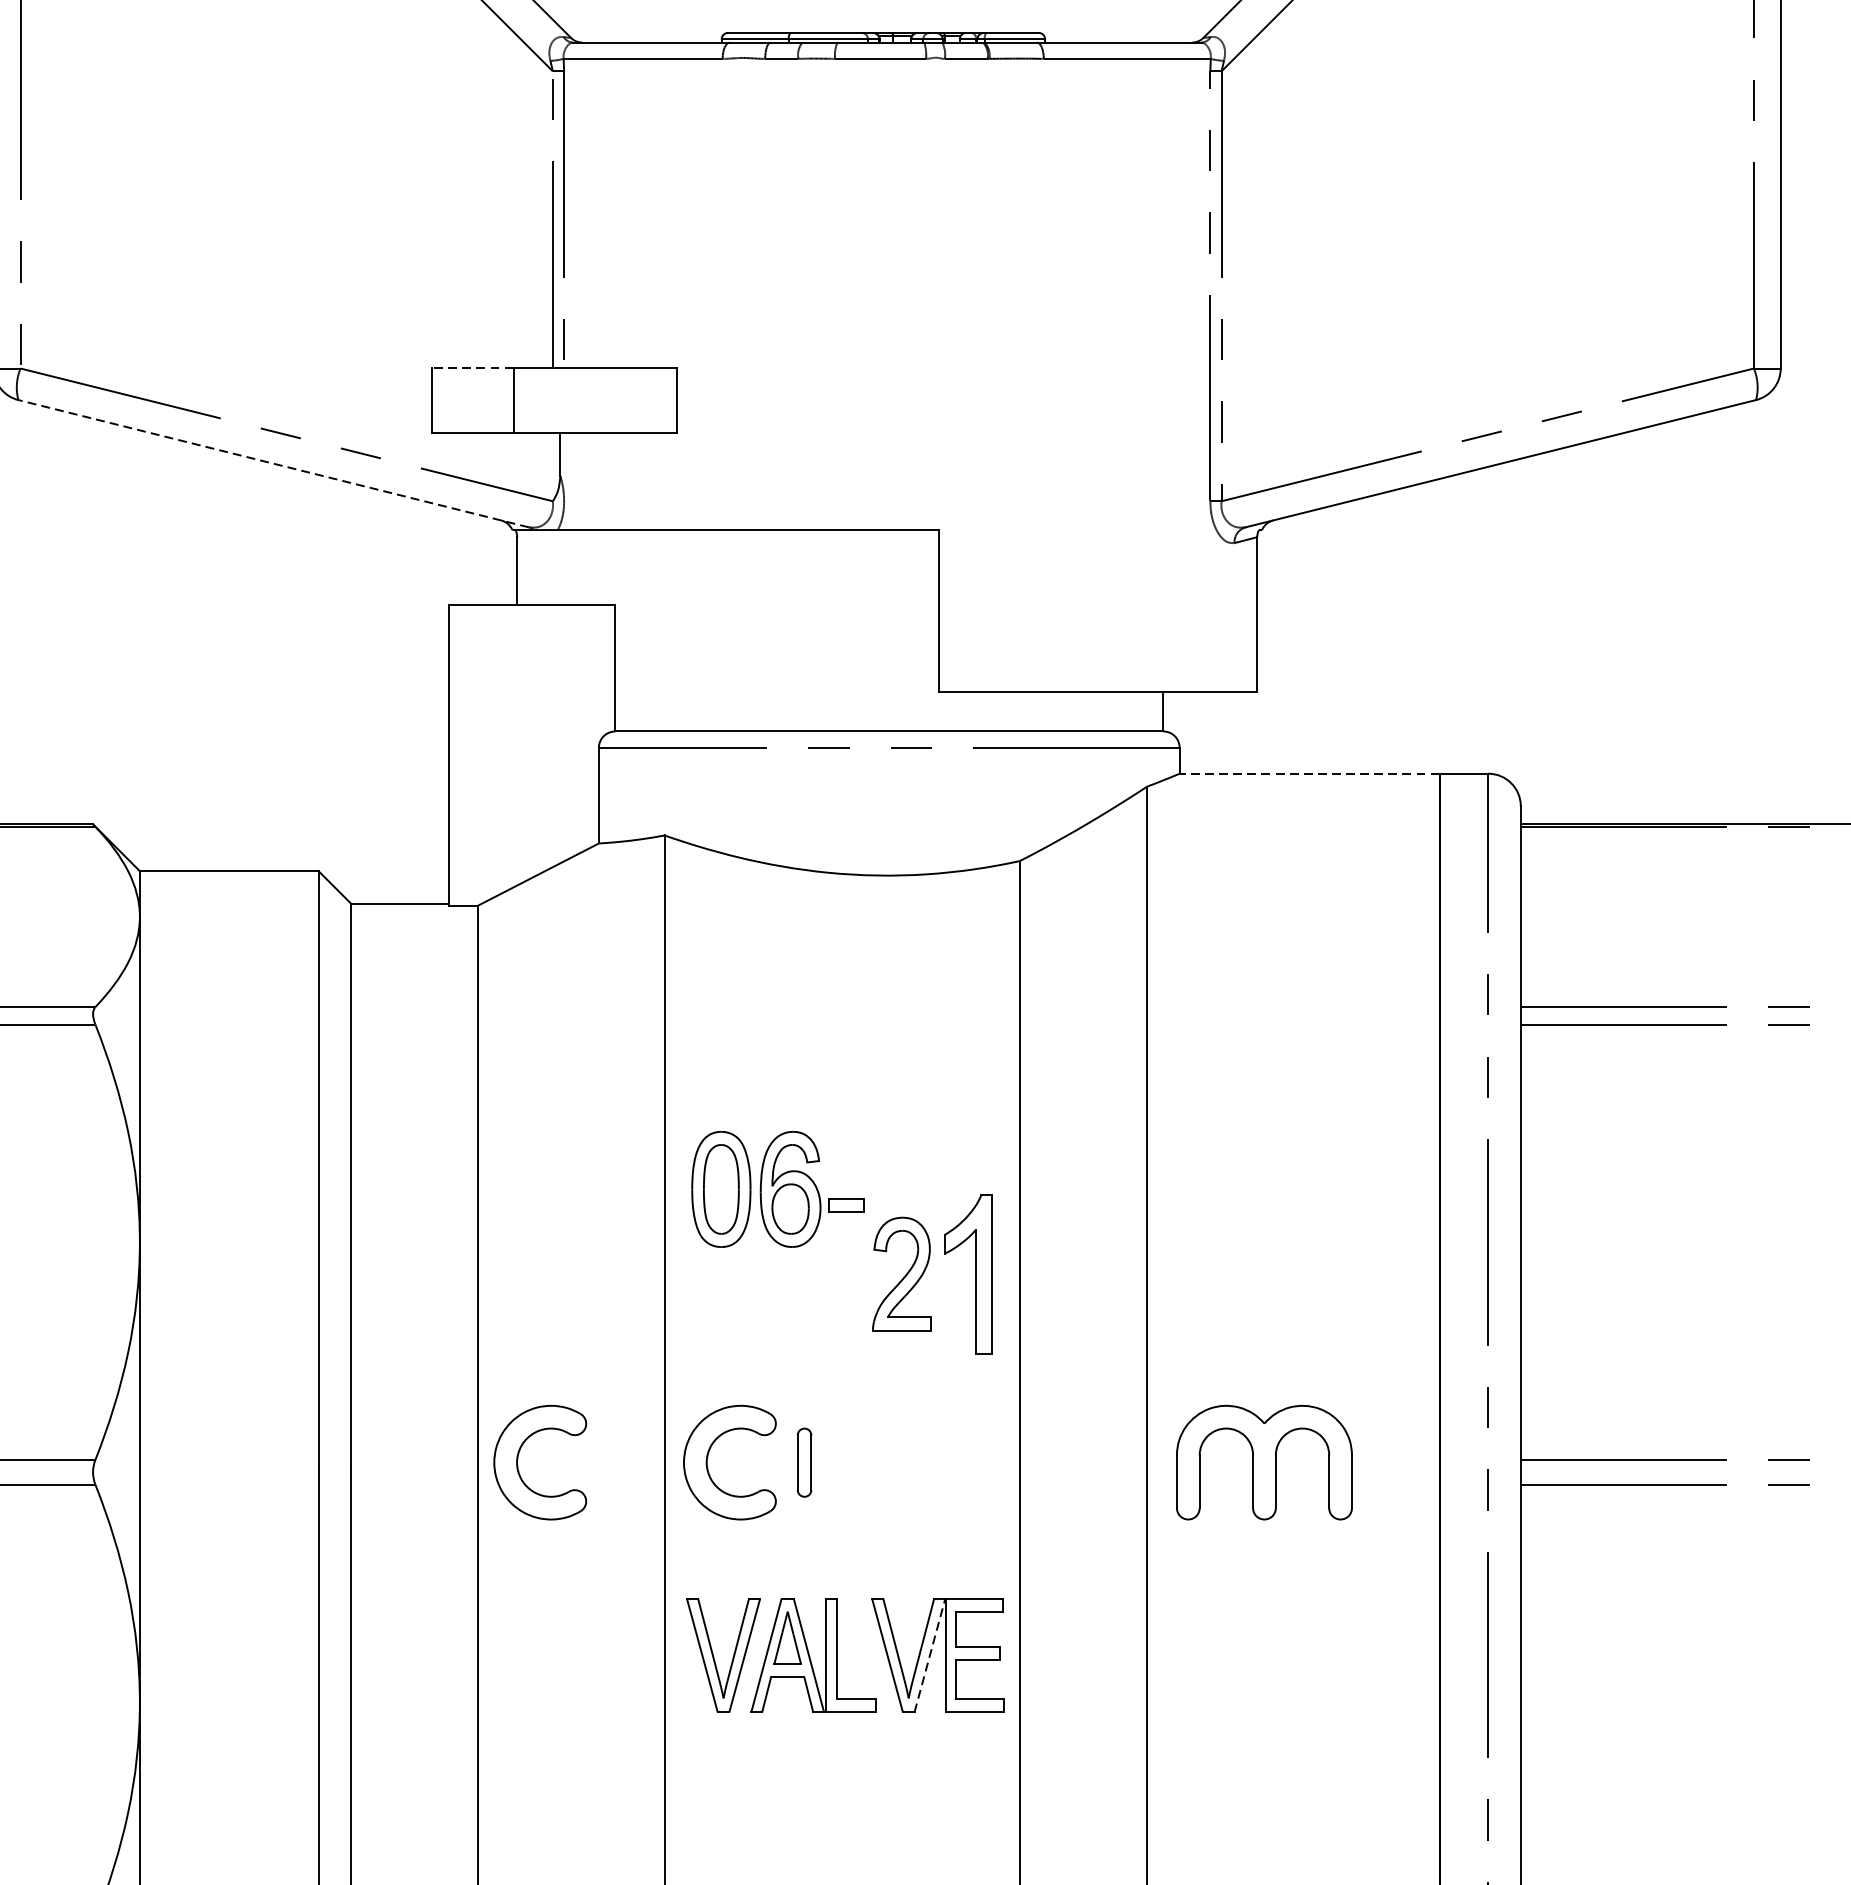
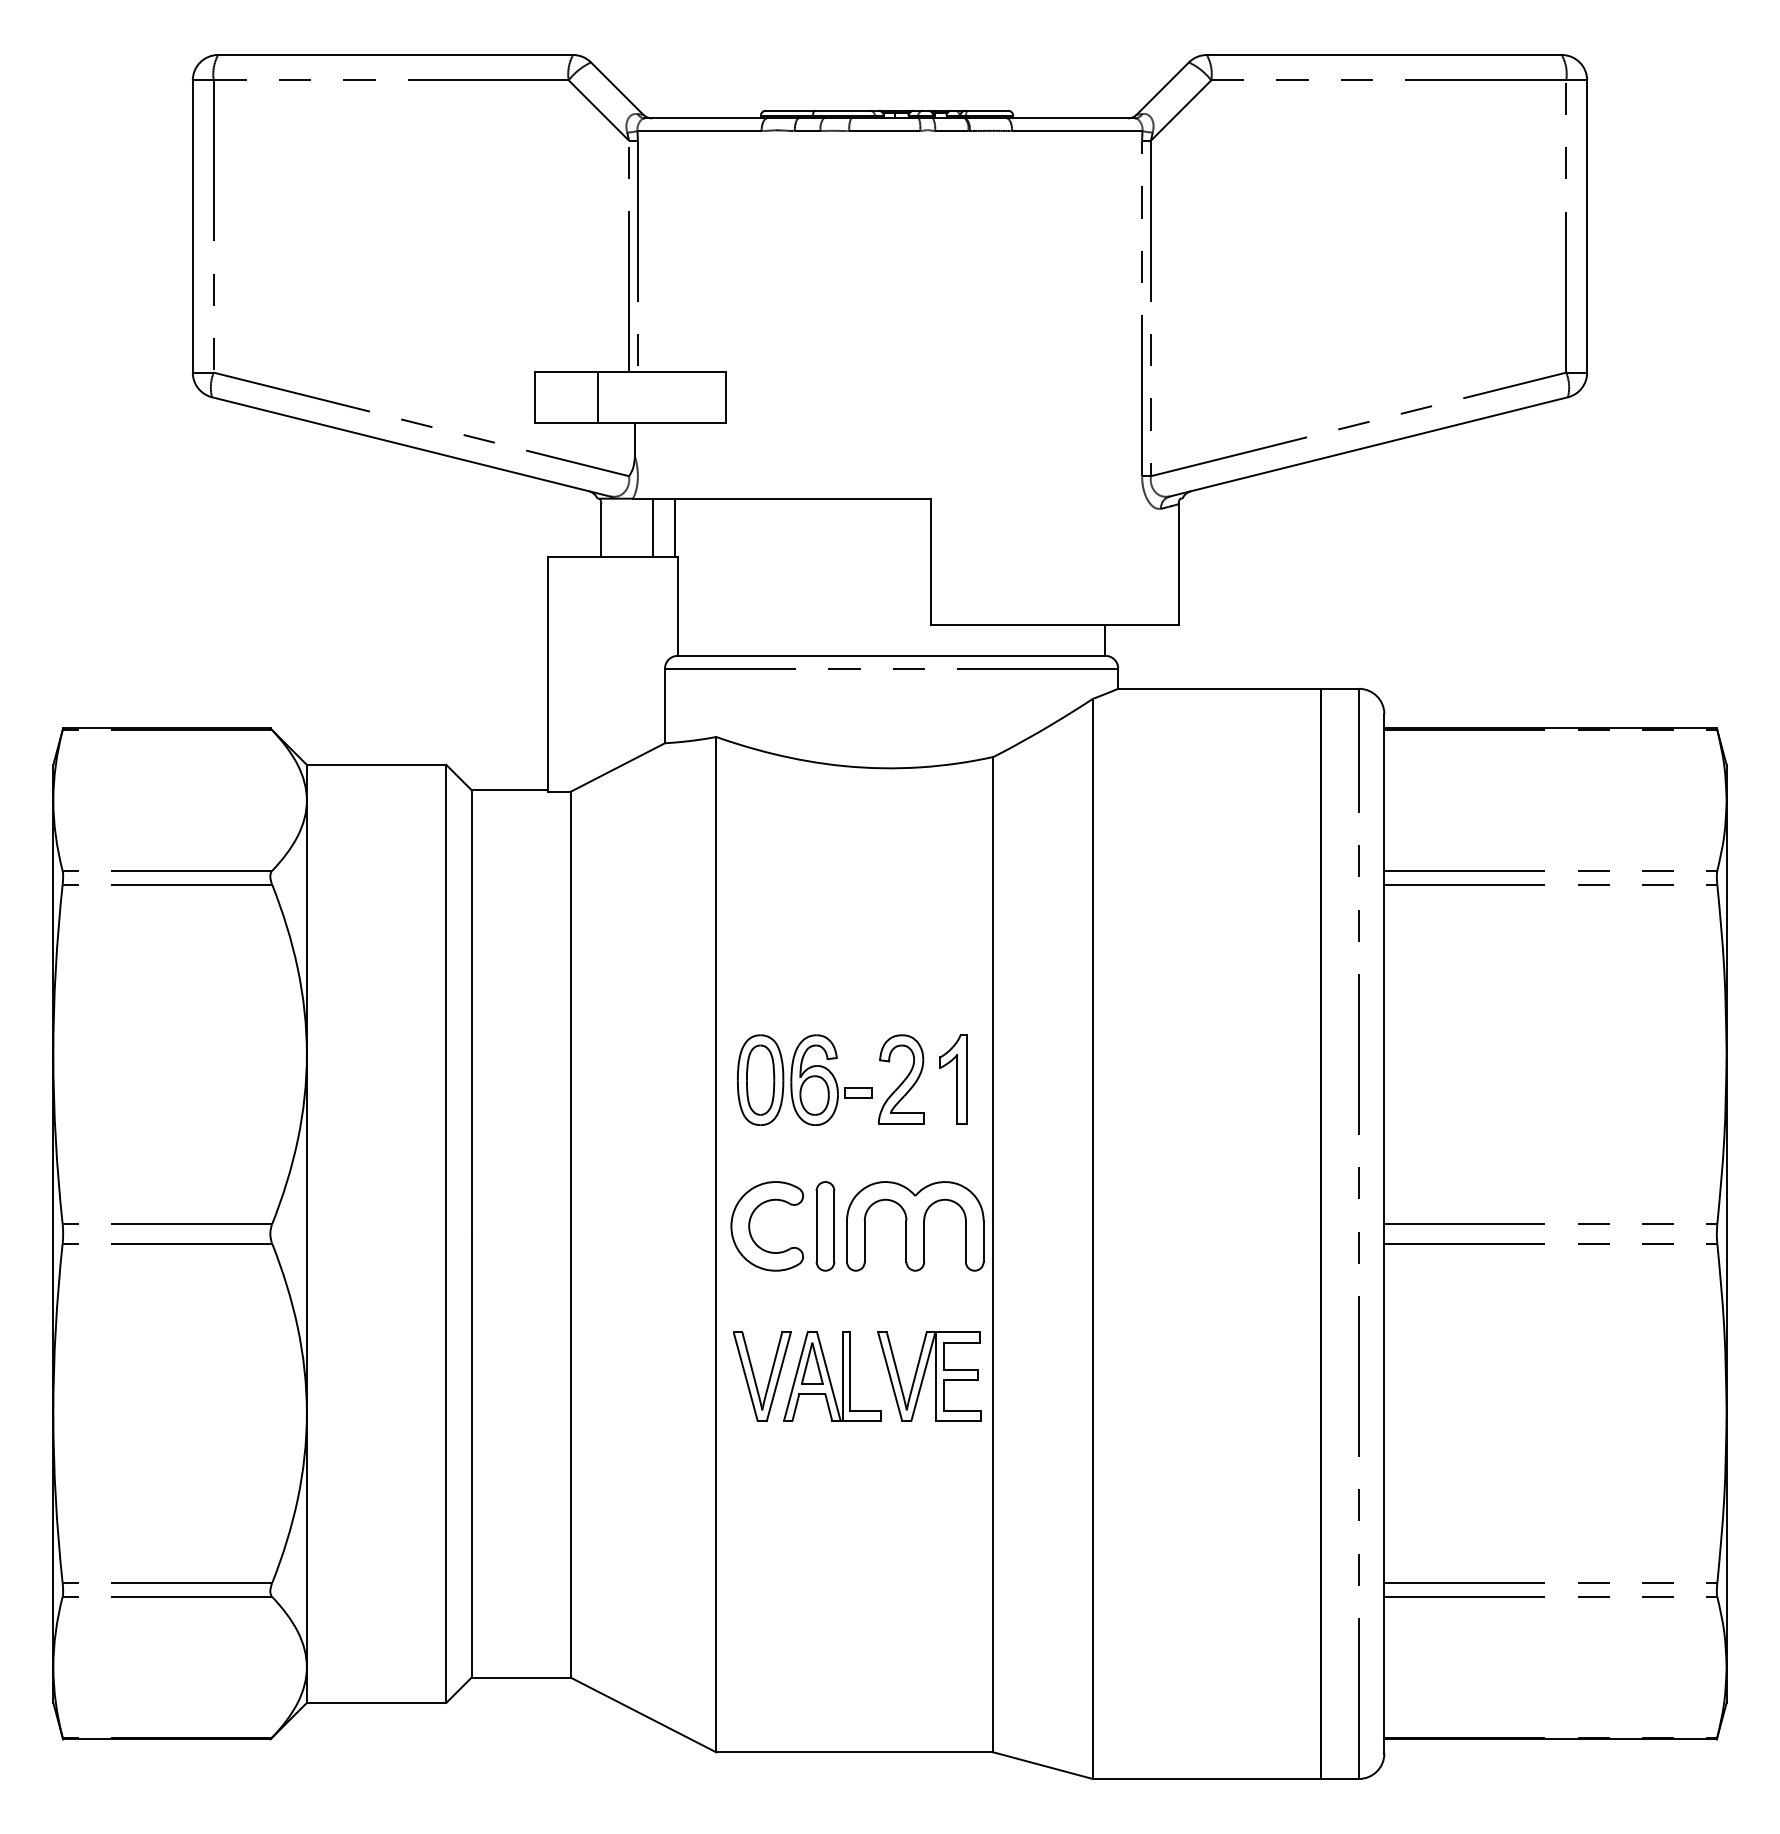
line: (472, 367) -> (566, 371), dashed -> solid
line: (272, 463) -> (410, 446), dashed -> solid
line: (582, 566) -> (652, 527), added
line: (611, 566) -> (674, 527), added
line: (1309, 773) -> (1219, 688), dashed -> solid
part: (777, 1188) -> (804, 1079), moved
part: (968, 1274) -> (953, 1079), size x0.71
part: (518, 1462) -> (602, 1226), removed
part: (804, 1462) -> (825, 1226), size x1.67
part: (1264, 1462) -> (915, 1226), moved
line: (930, 1655) -> (923, 1376), dashed -> solid

